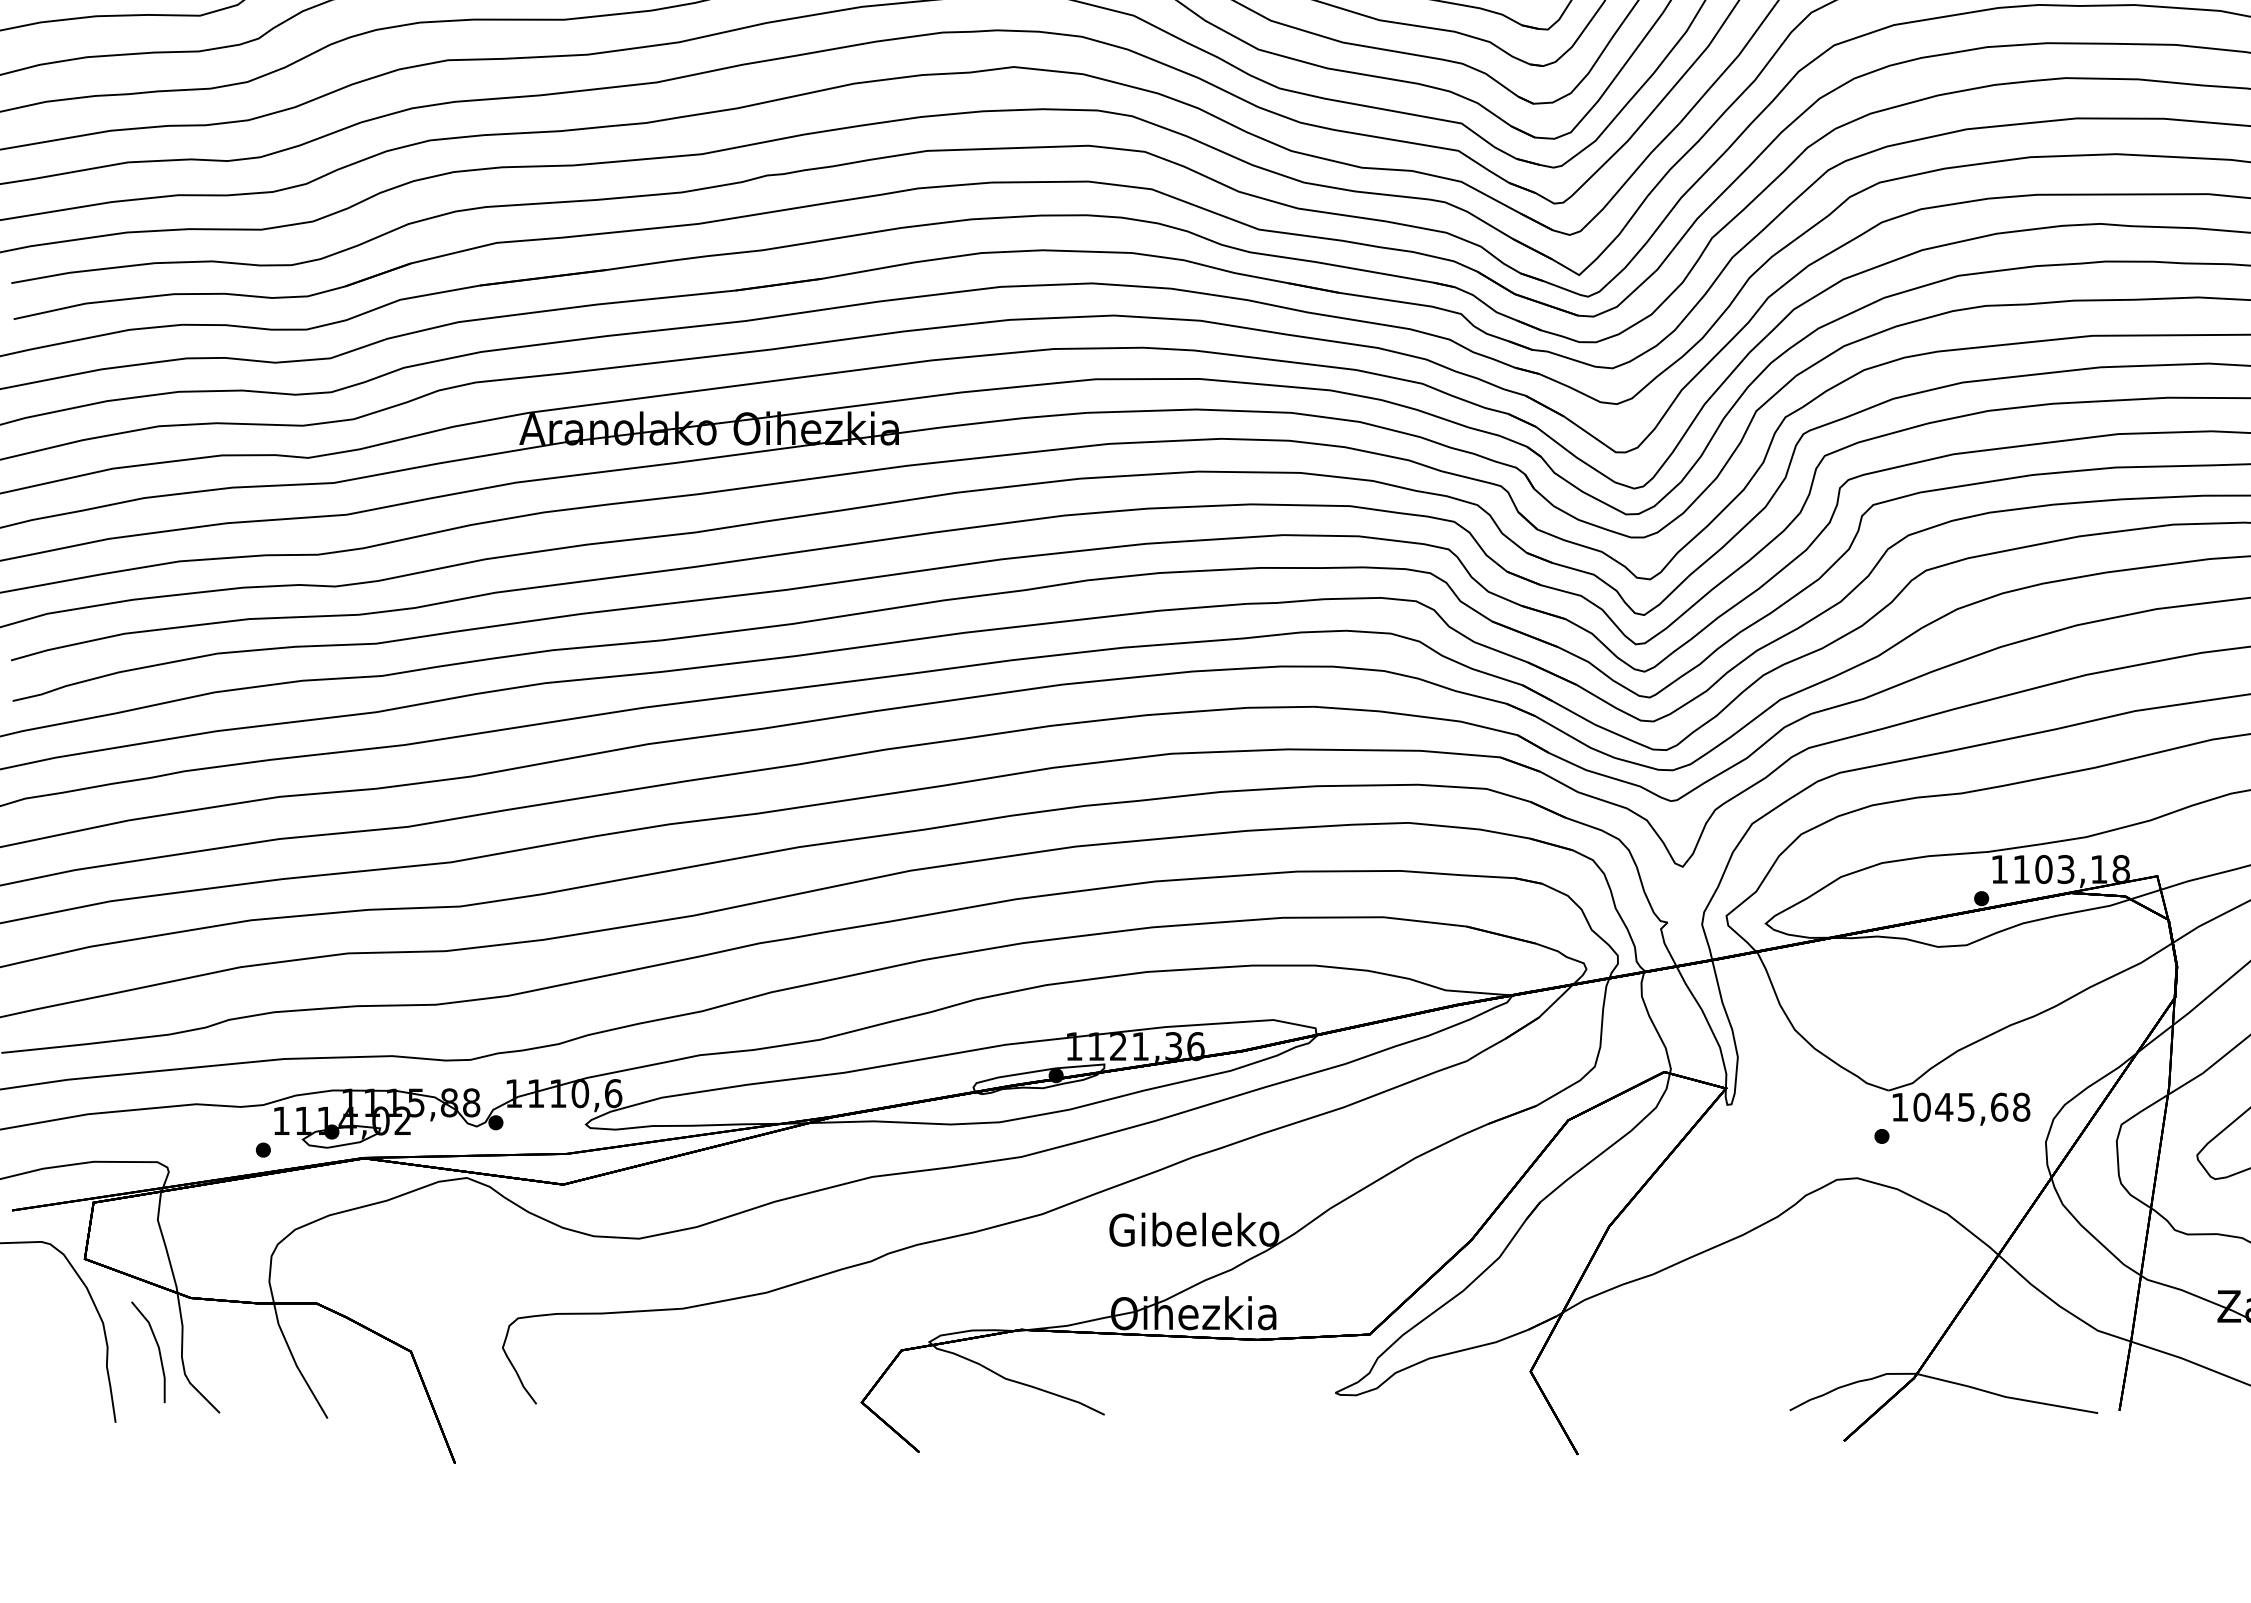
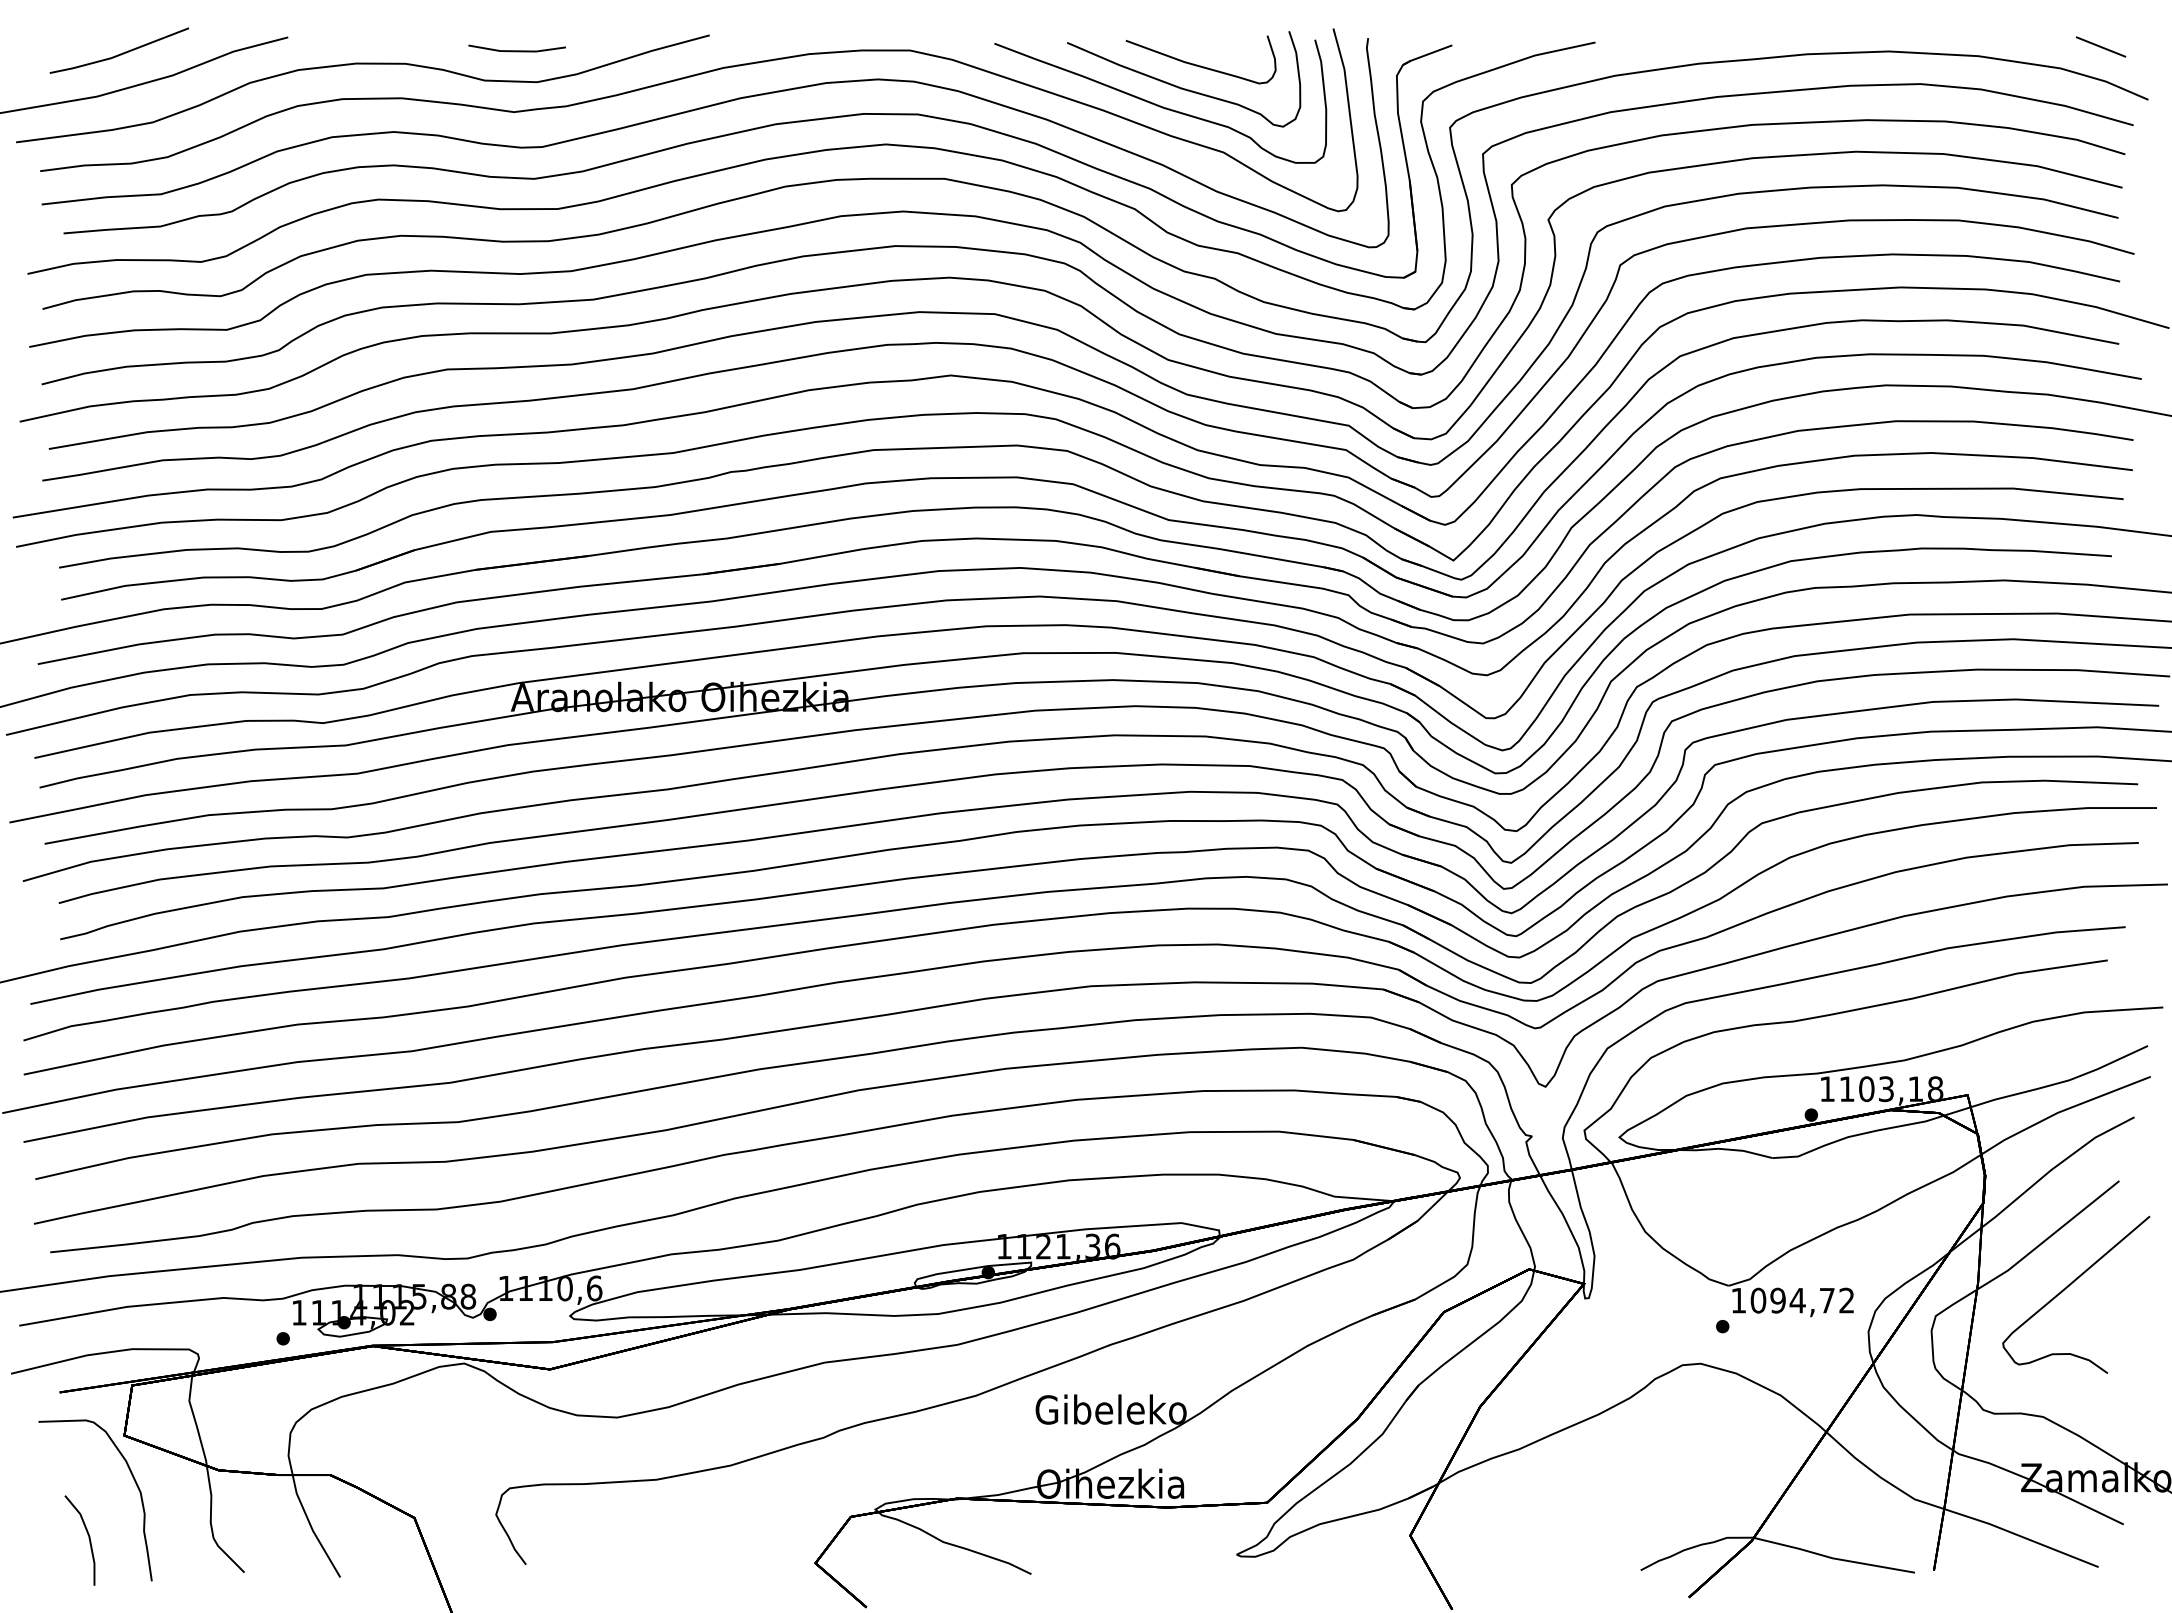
text: (1981, 1107) -> (1811, 1300), 1045,68 -> 1094,72
line: (157, 1349) -> (88, 1538), moved

